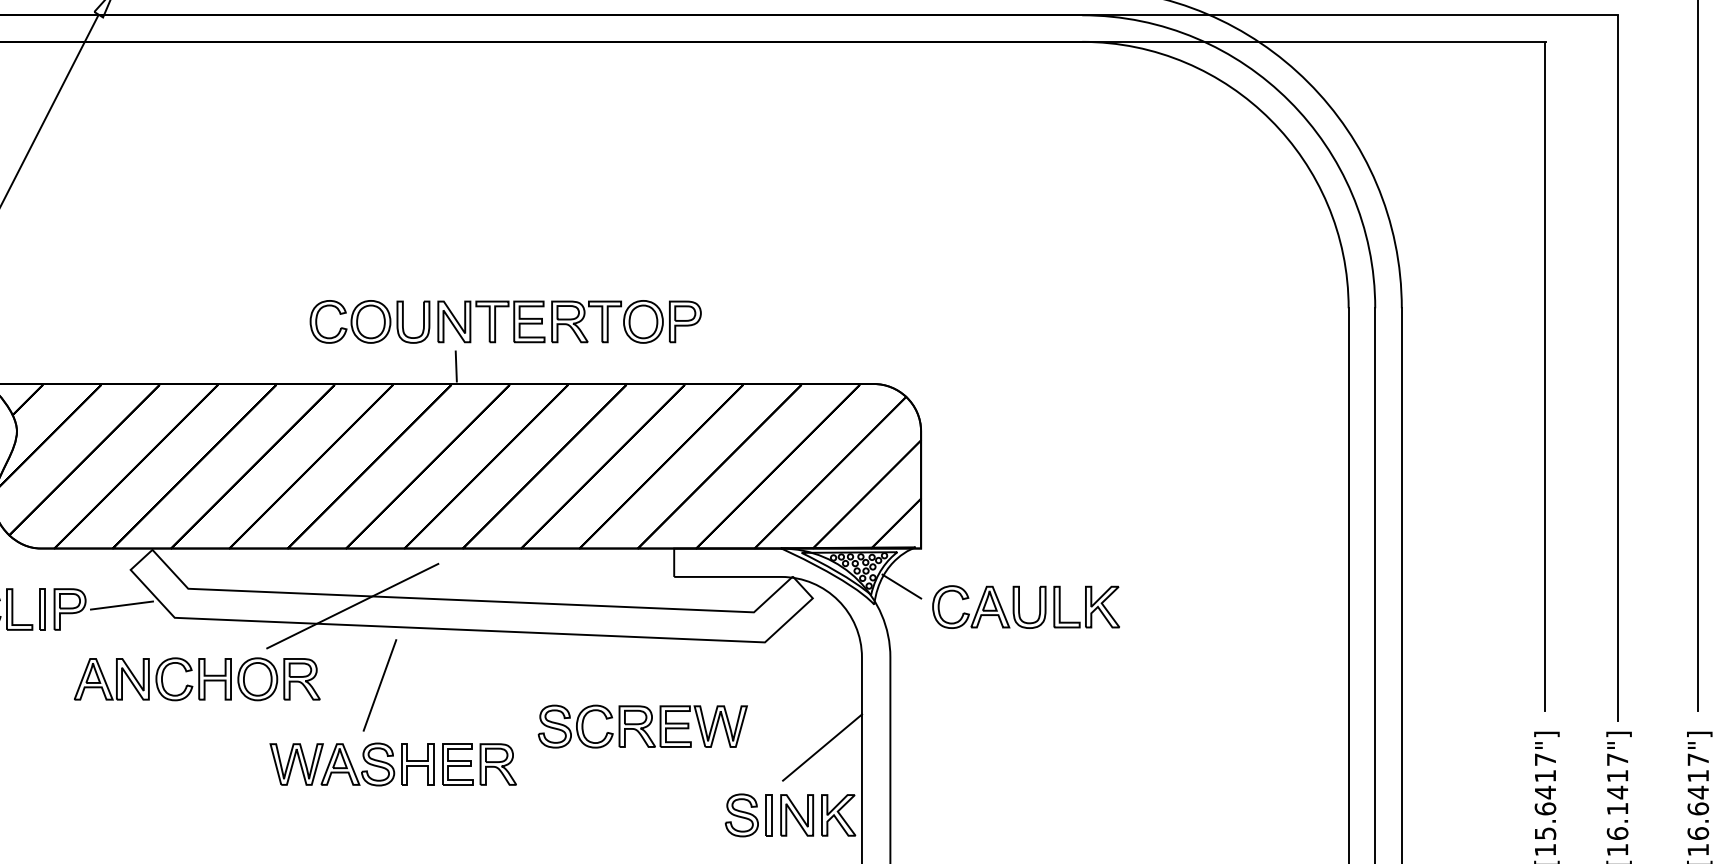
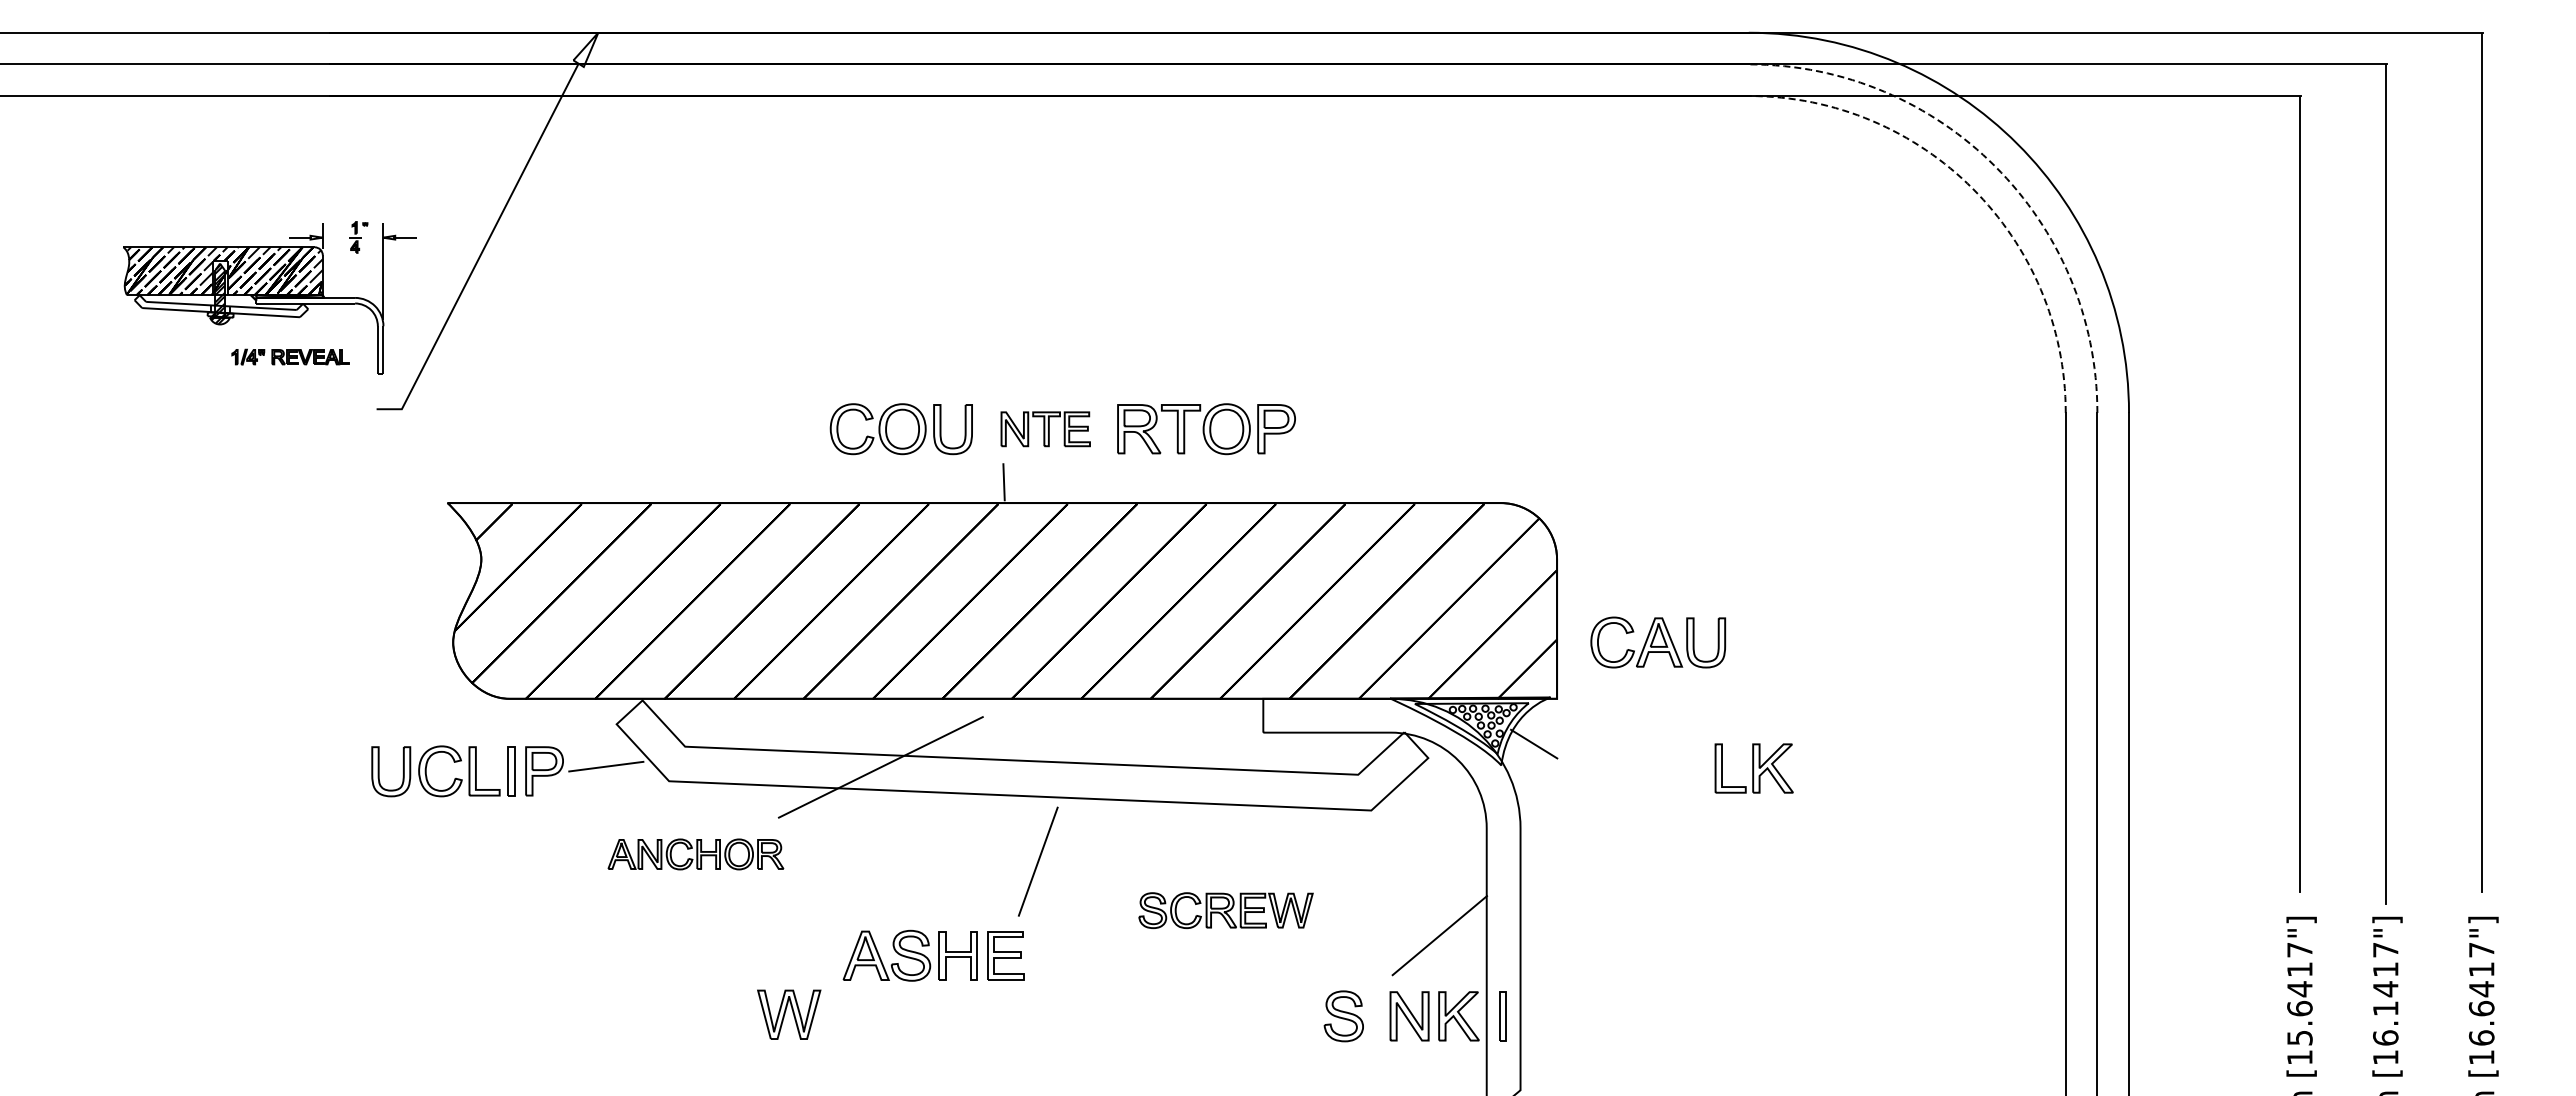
arc: (1289, 101) -> (1995, 166), solid -> dashed
arc: (1270, 119) -> (1972, 188), solid -> dashed
part: (491, 322) -> (1045, 429), size x0.7
part: (989, 607) -> (1658, 642), moved
part: (196, 679) -> (695, 854), size x0.6
line: (380, 685) -> (1038, 861), moved
part: (642, 726) -> (1225, 910), size x0.7
part: (296, 764) -> (789, 1014), moved
part: (498, 764) -> (1054, 955), removed
part: (768, 815) -> (1502, 1016), moved

